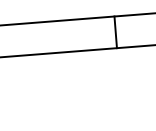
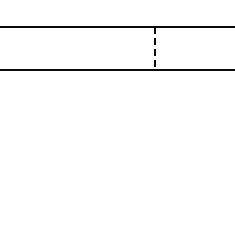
line: (115, 32) -> (155, 48), solid -> dashed

